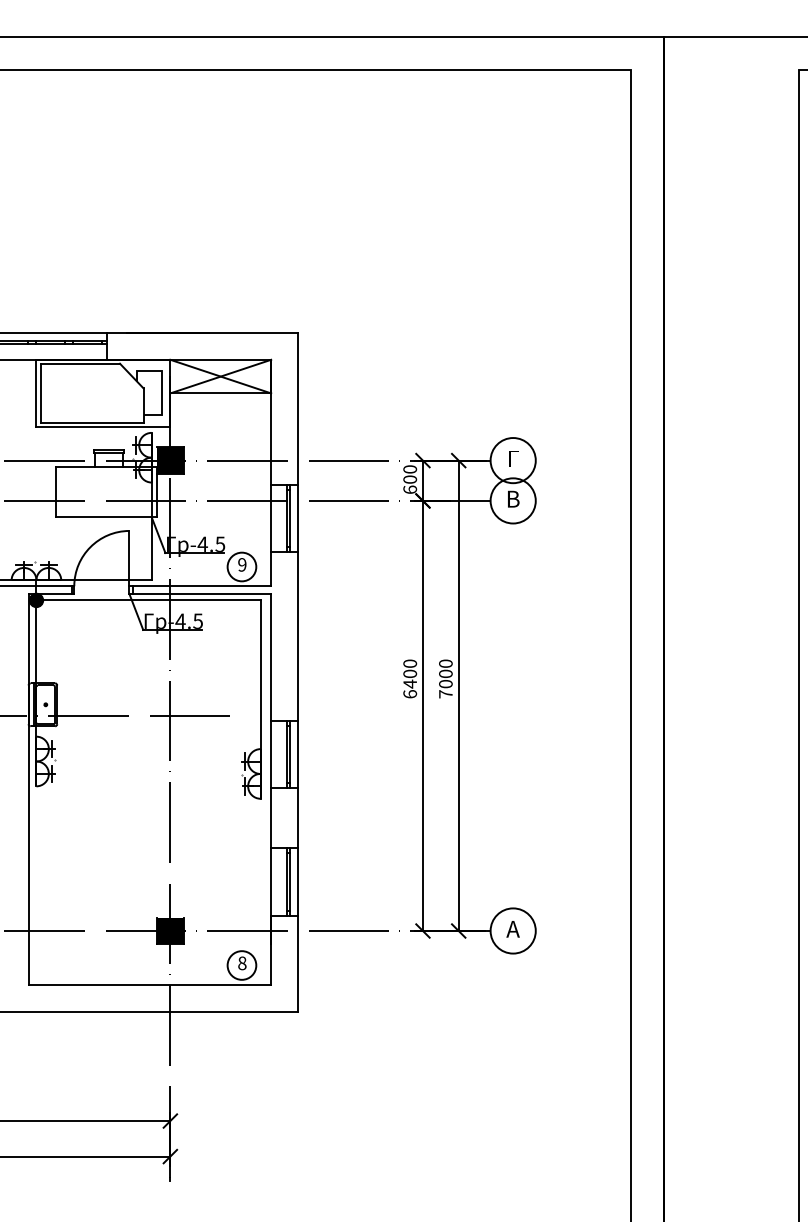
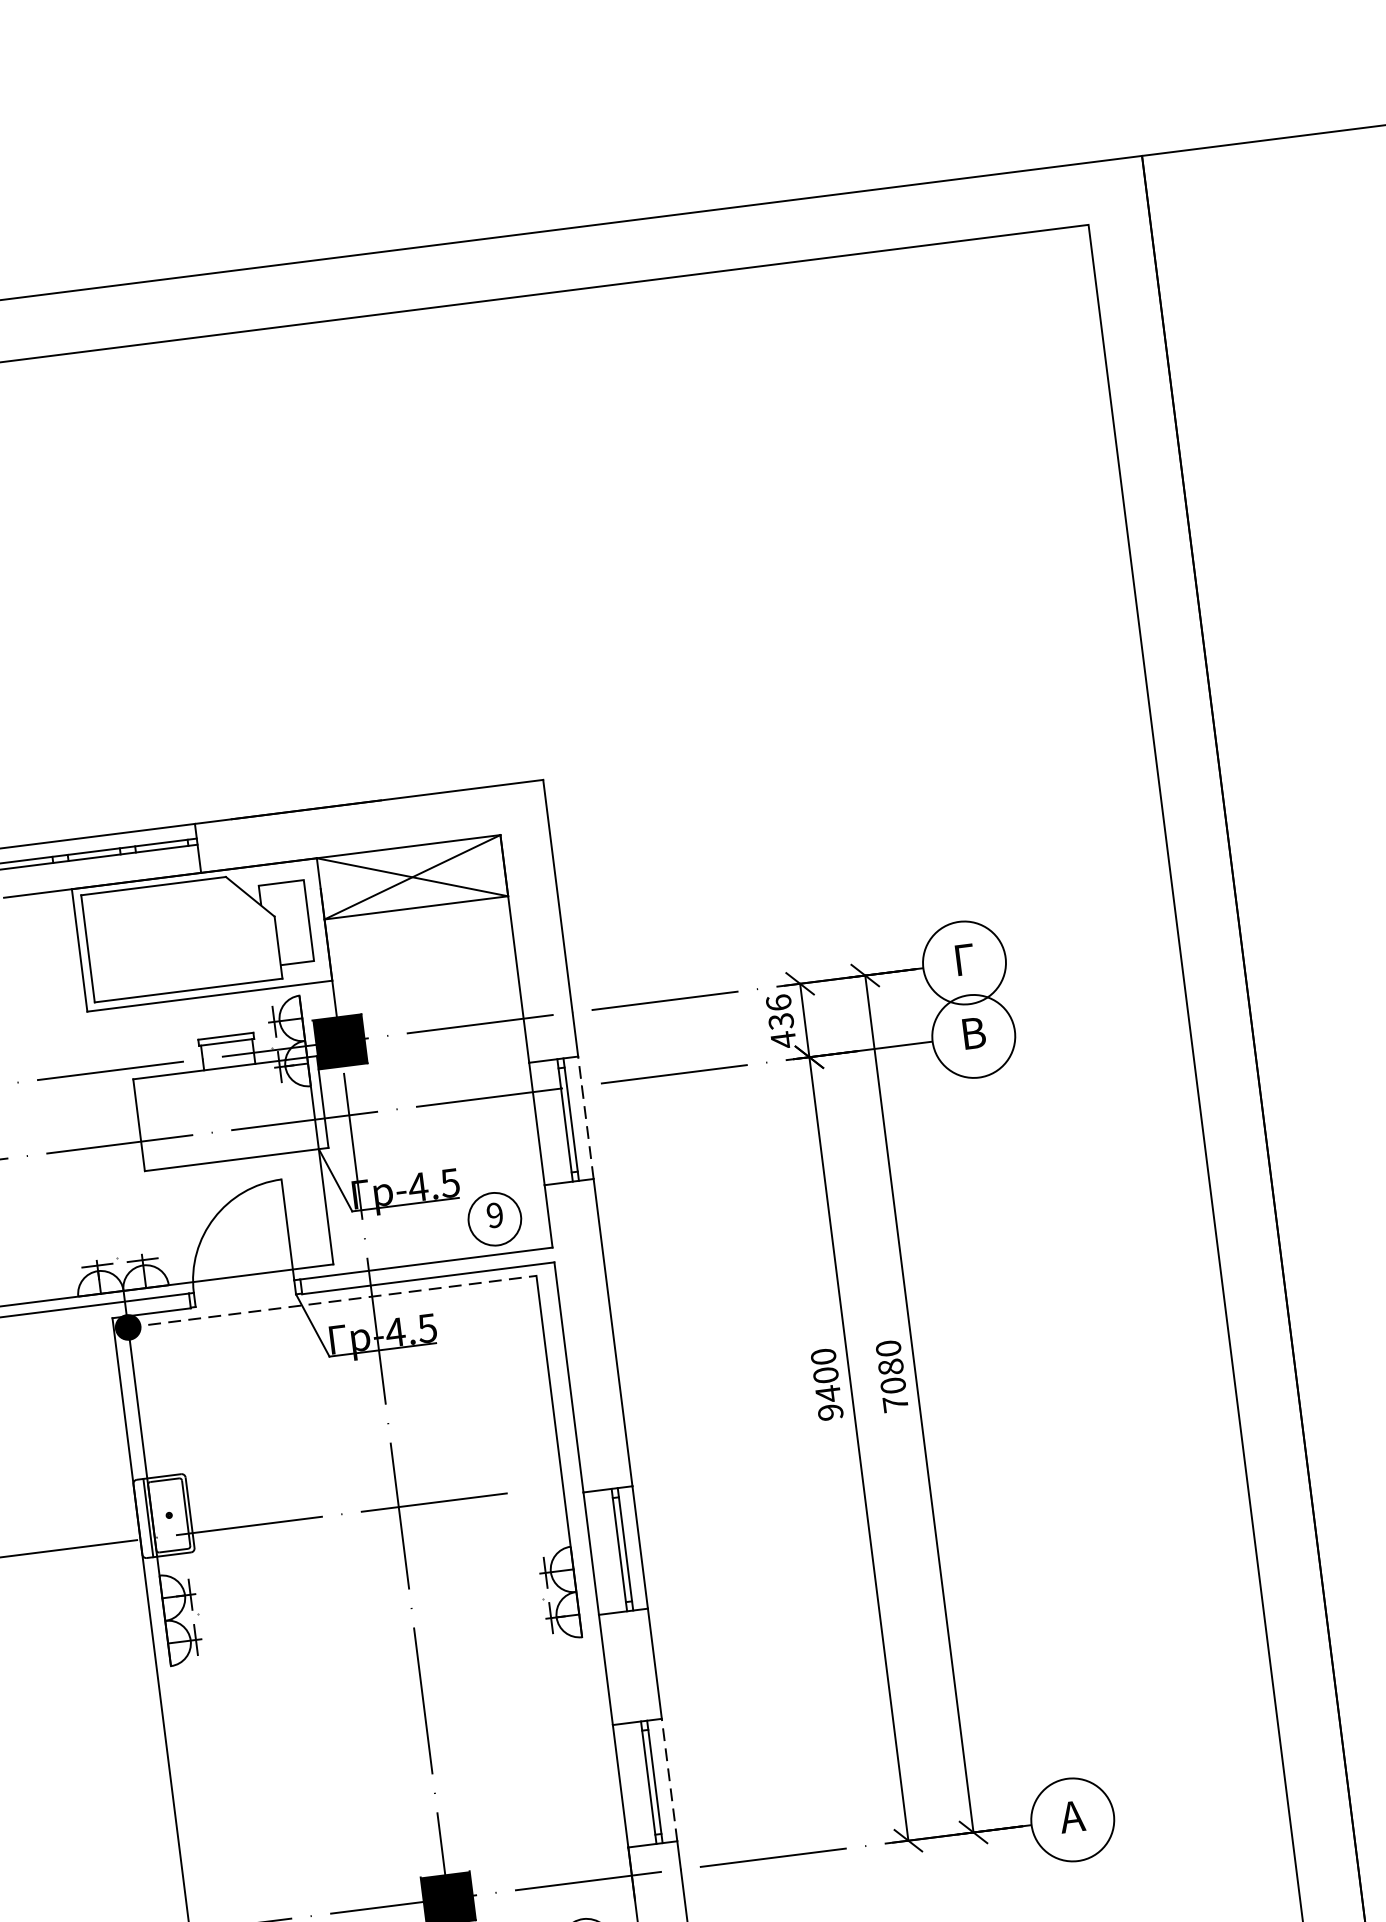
text: (410, 479) -> (781, 1021), 600 -> 436
line: (298, 518) -> (586, 1117), solid -> dashed
line: (149, 600) -> (334, 1301), solid -> dashed
text: (445, 673) -> (890, 1366), 7000 -> 7080
text: (410, 694) -> (831, 1412), 6400 -> 9400
line: (298, 881) -> (670, 1779), solid -> dashed

